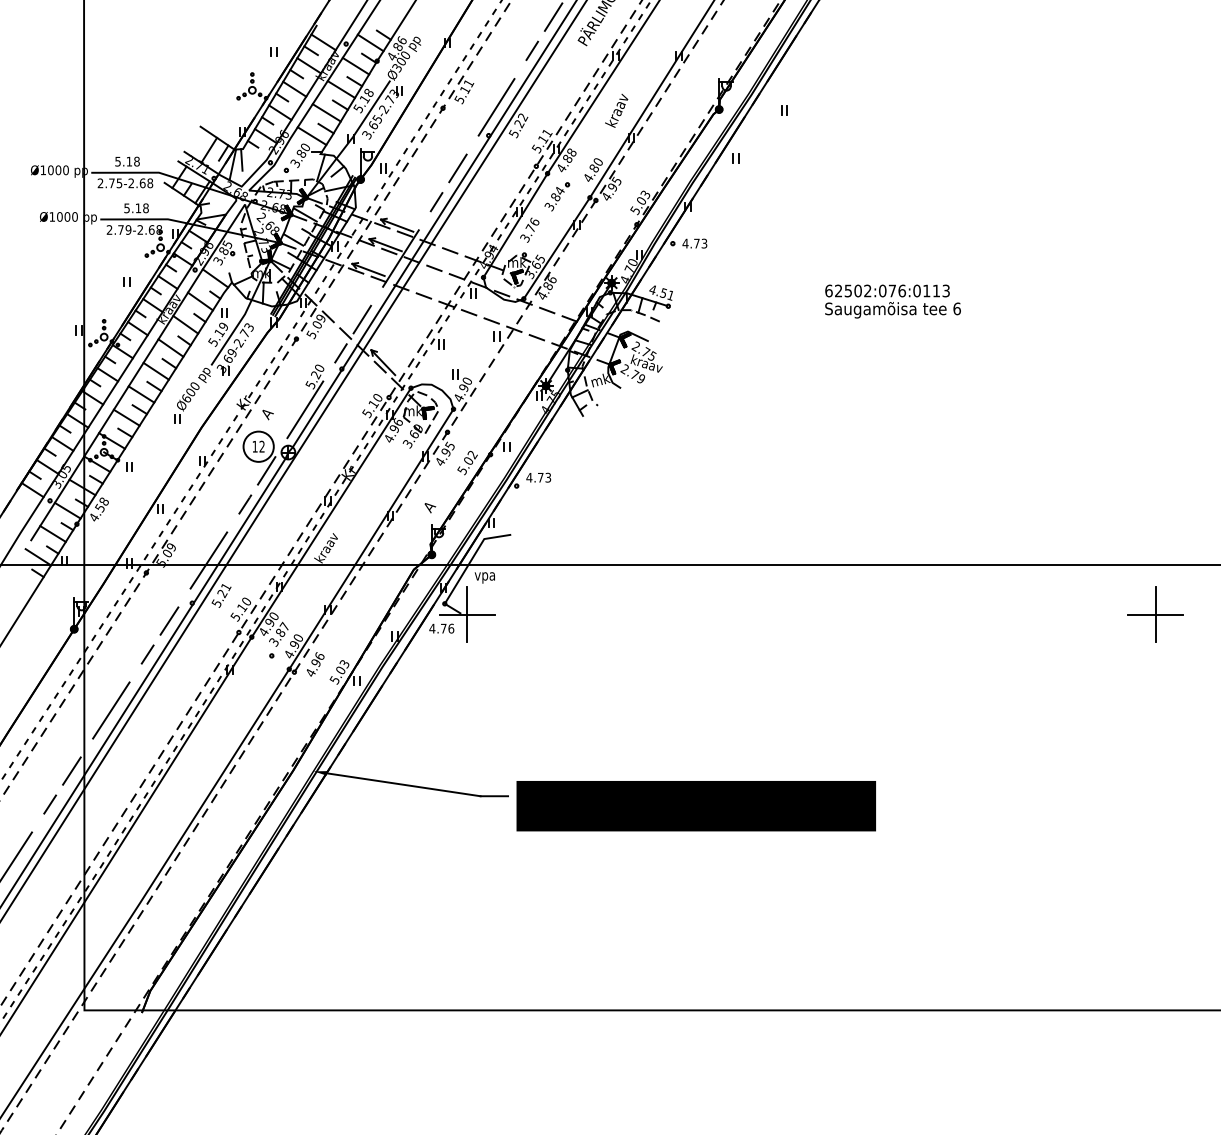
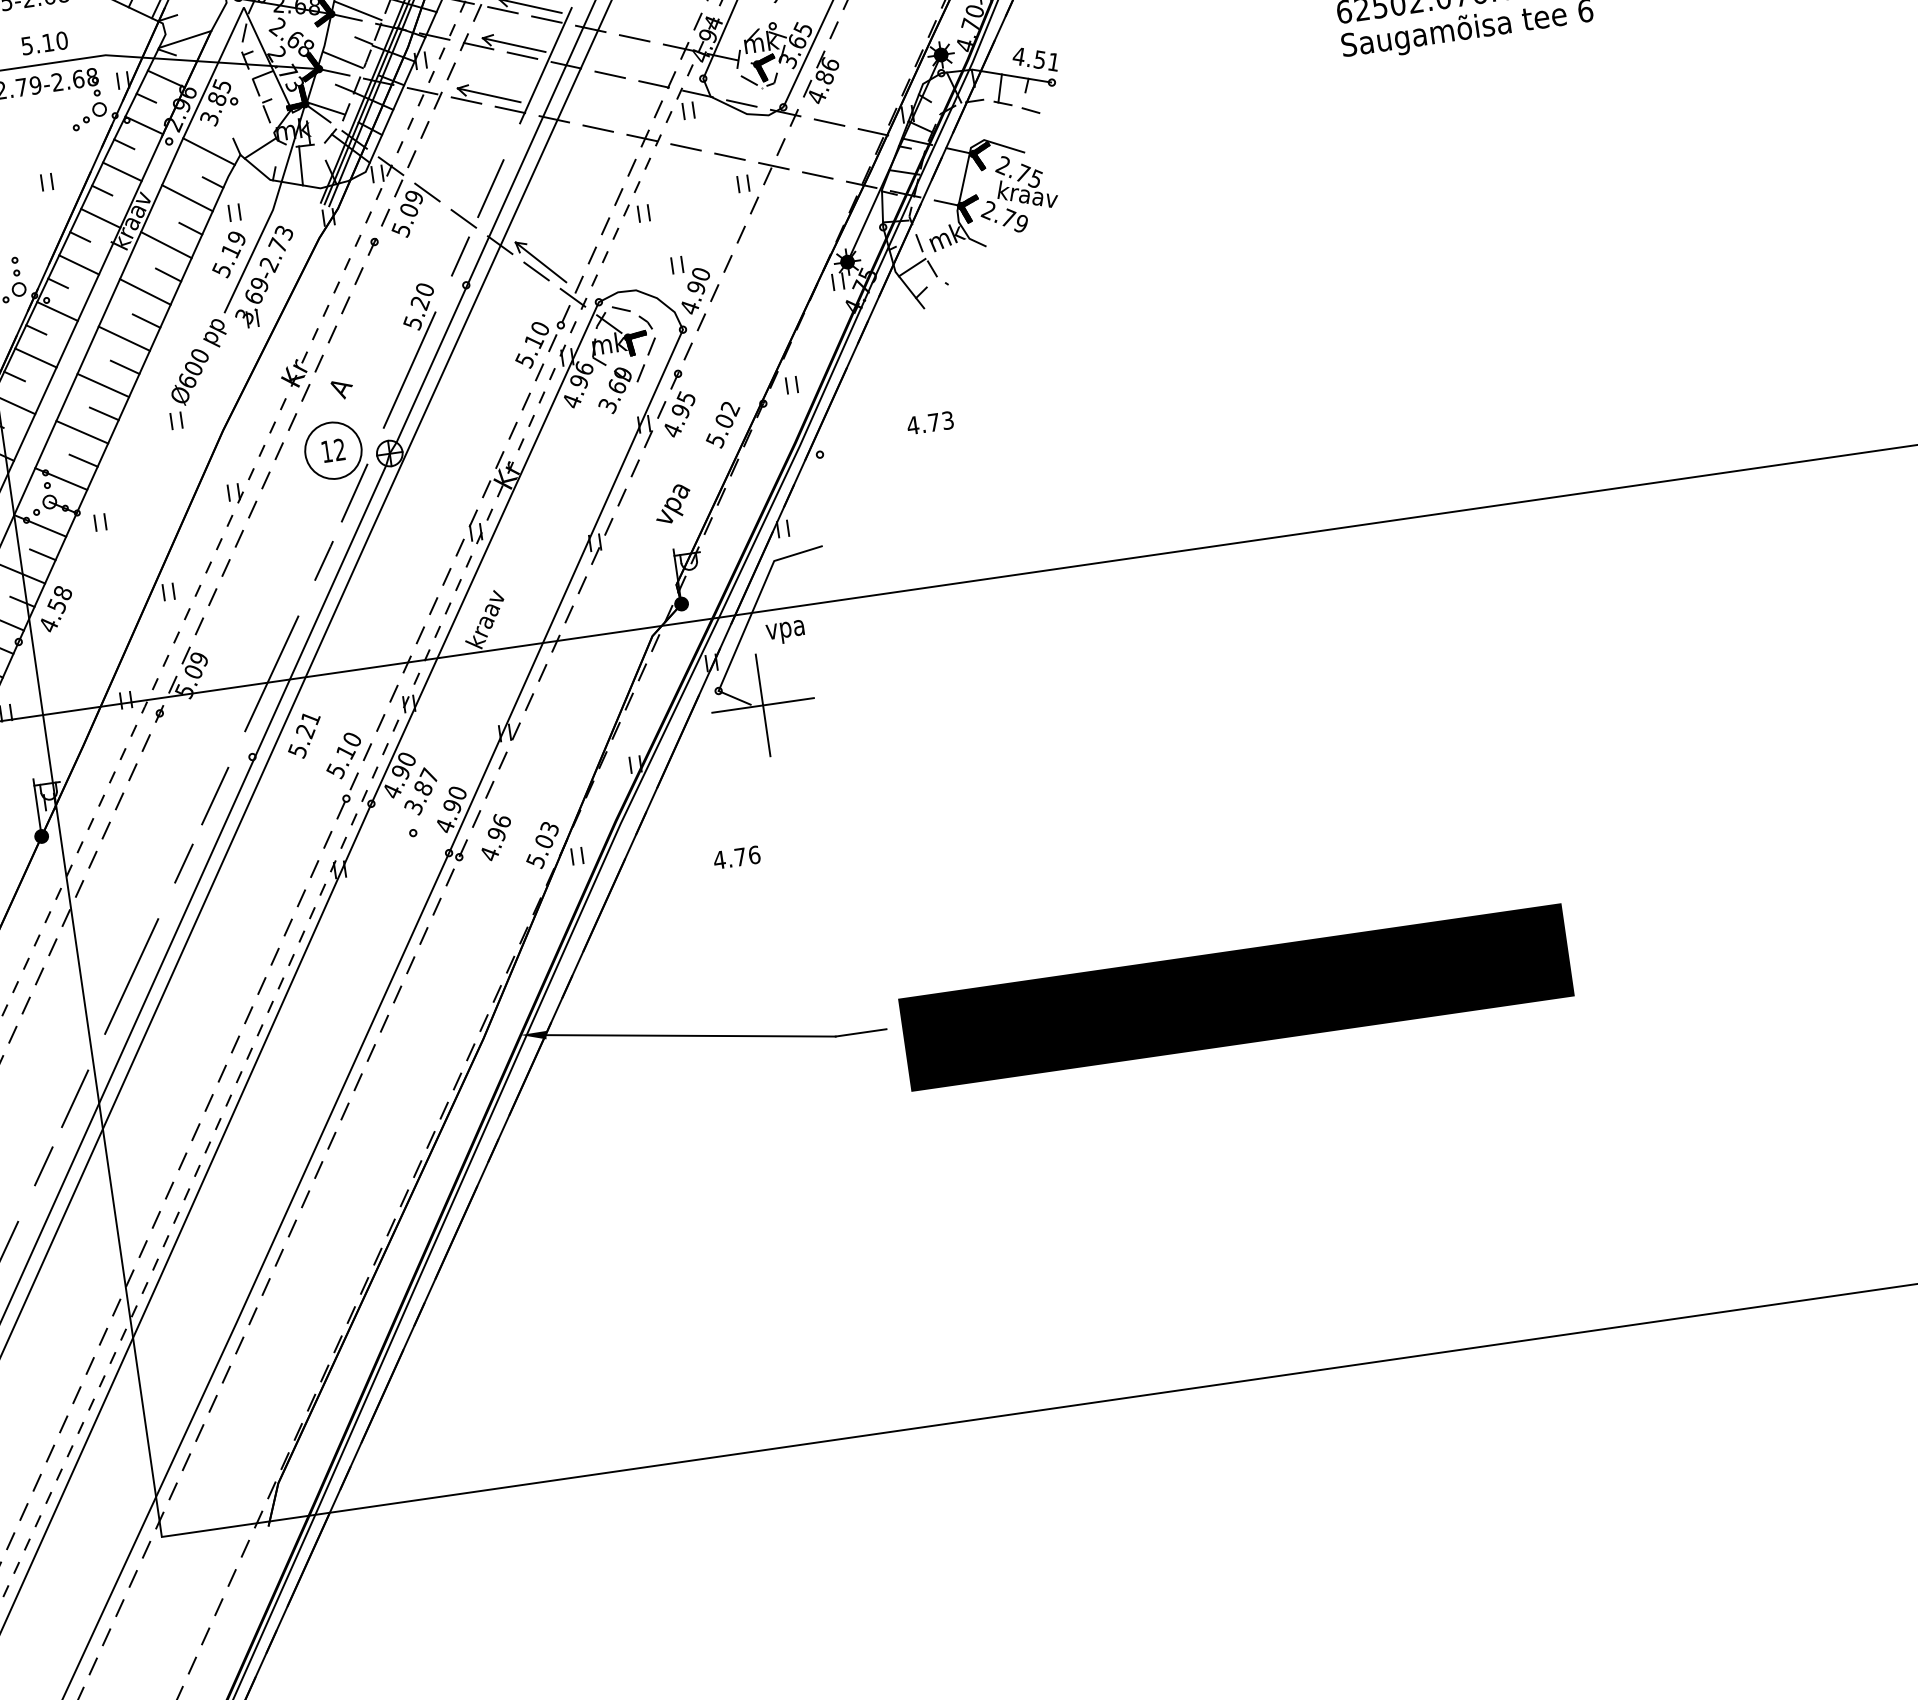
text: (145, 207) -> (60, 39), 5.18 -> 5.10
text: (538, 477) -> (929, 422), moved
text: (434, 502) -> (672, 506), A -> vpa
text: (441, 628) -> (736, 857), moved

